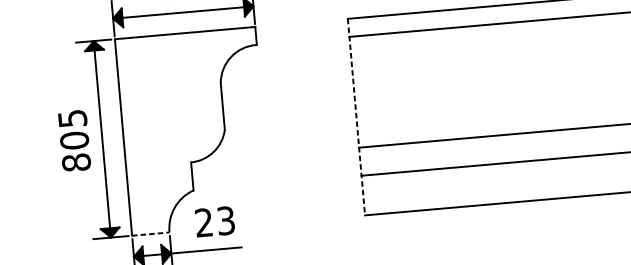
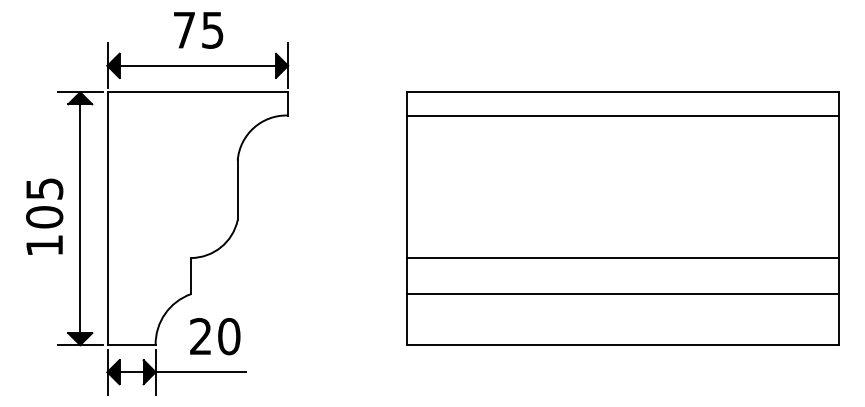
line: (356, 117) -> (407, 219), dashed -> solid
text: (76, 162) -> (44, 245), 805 -> 105
text: (226, 220) -> (229, 336), 23 -> 20
line: (151, 234) -> (132, 345), dashed -> solid

